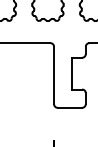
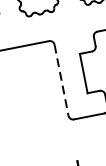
line: (54, 75) -> (62, 80), solid -> dashed

